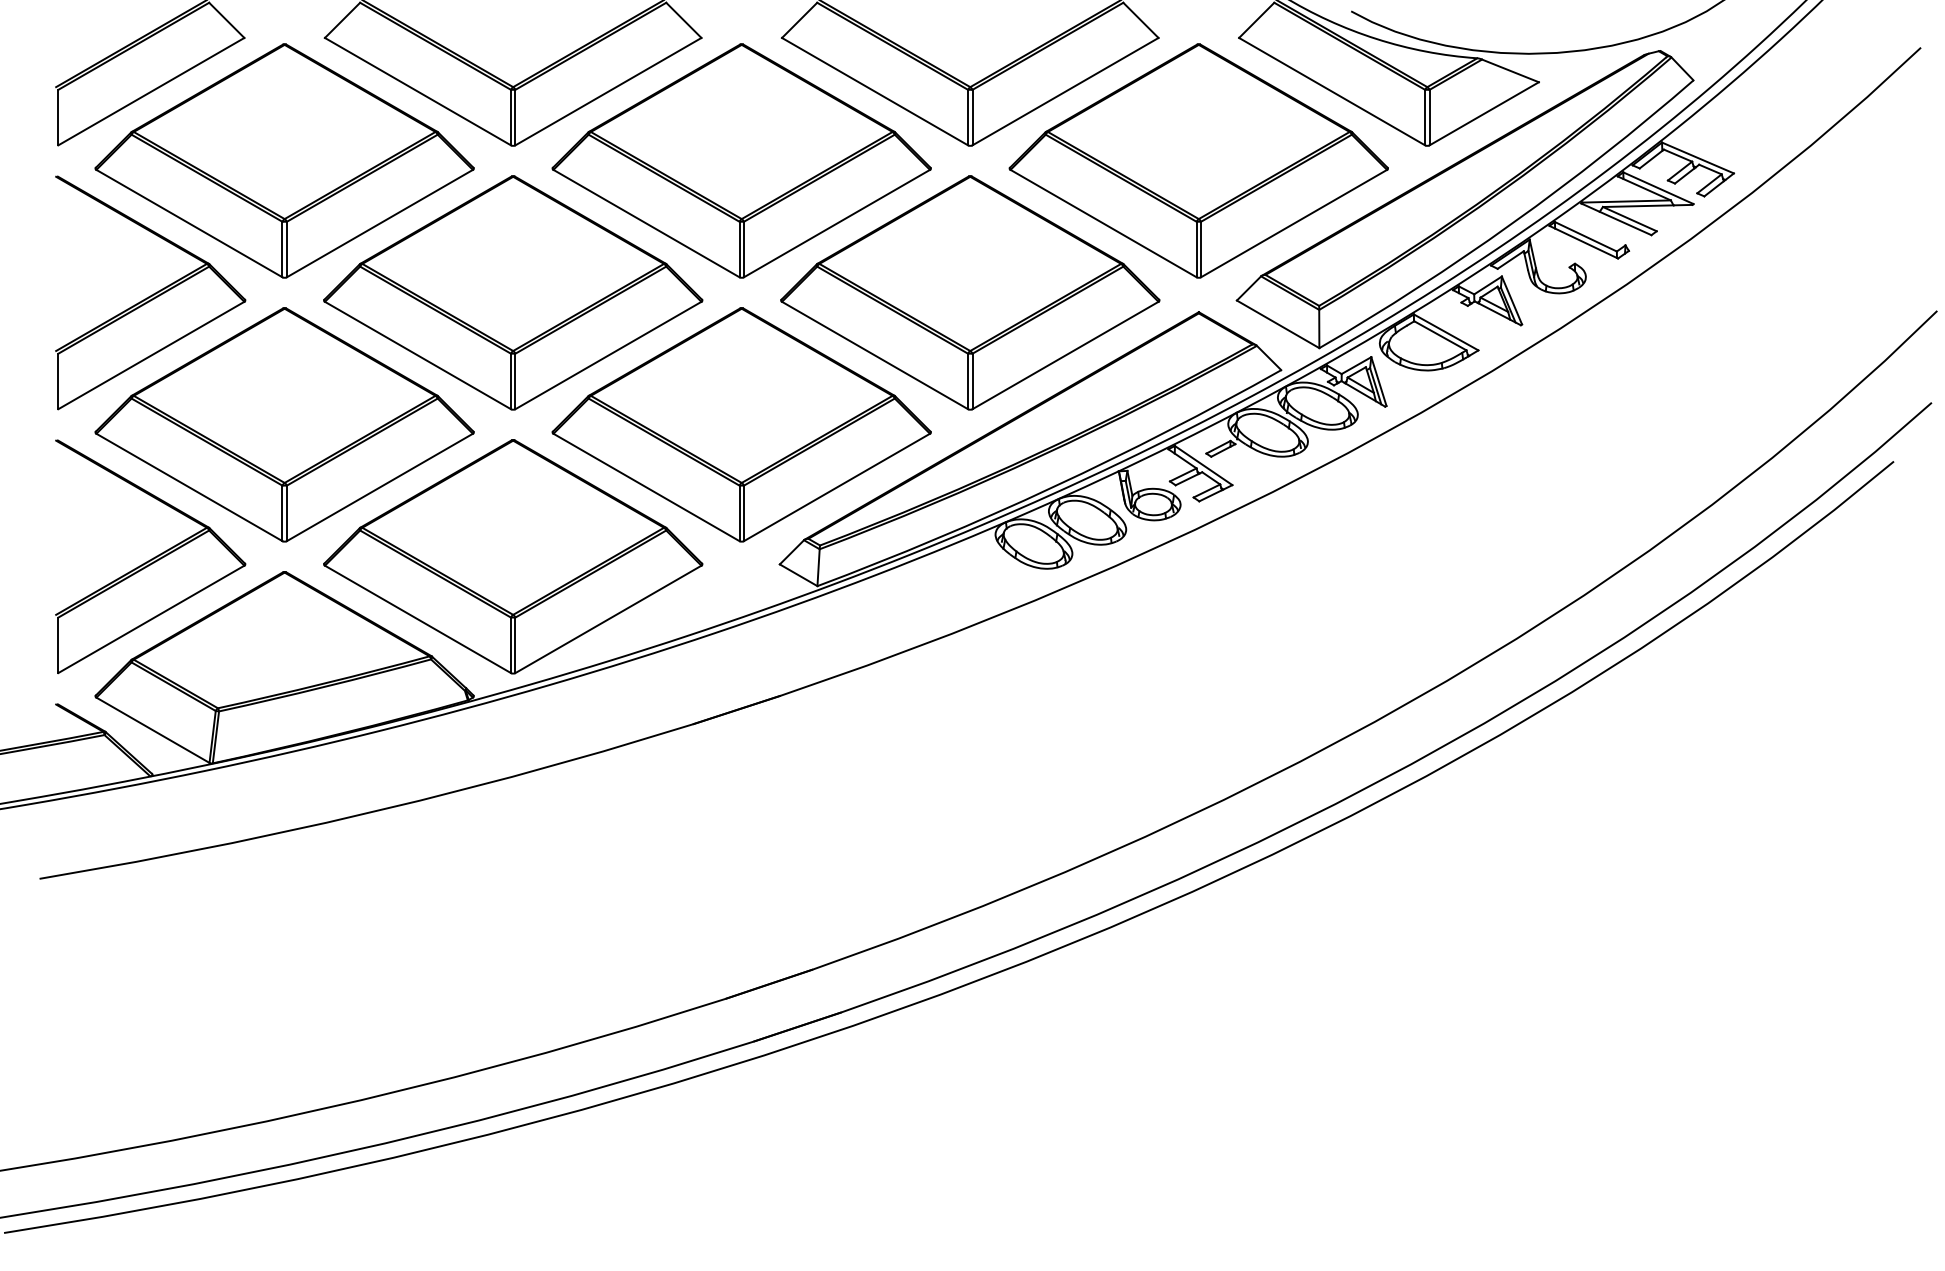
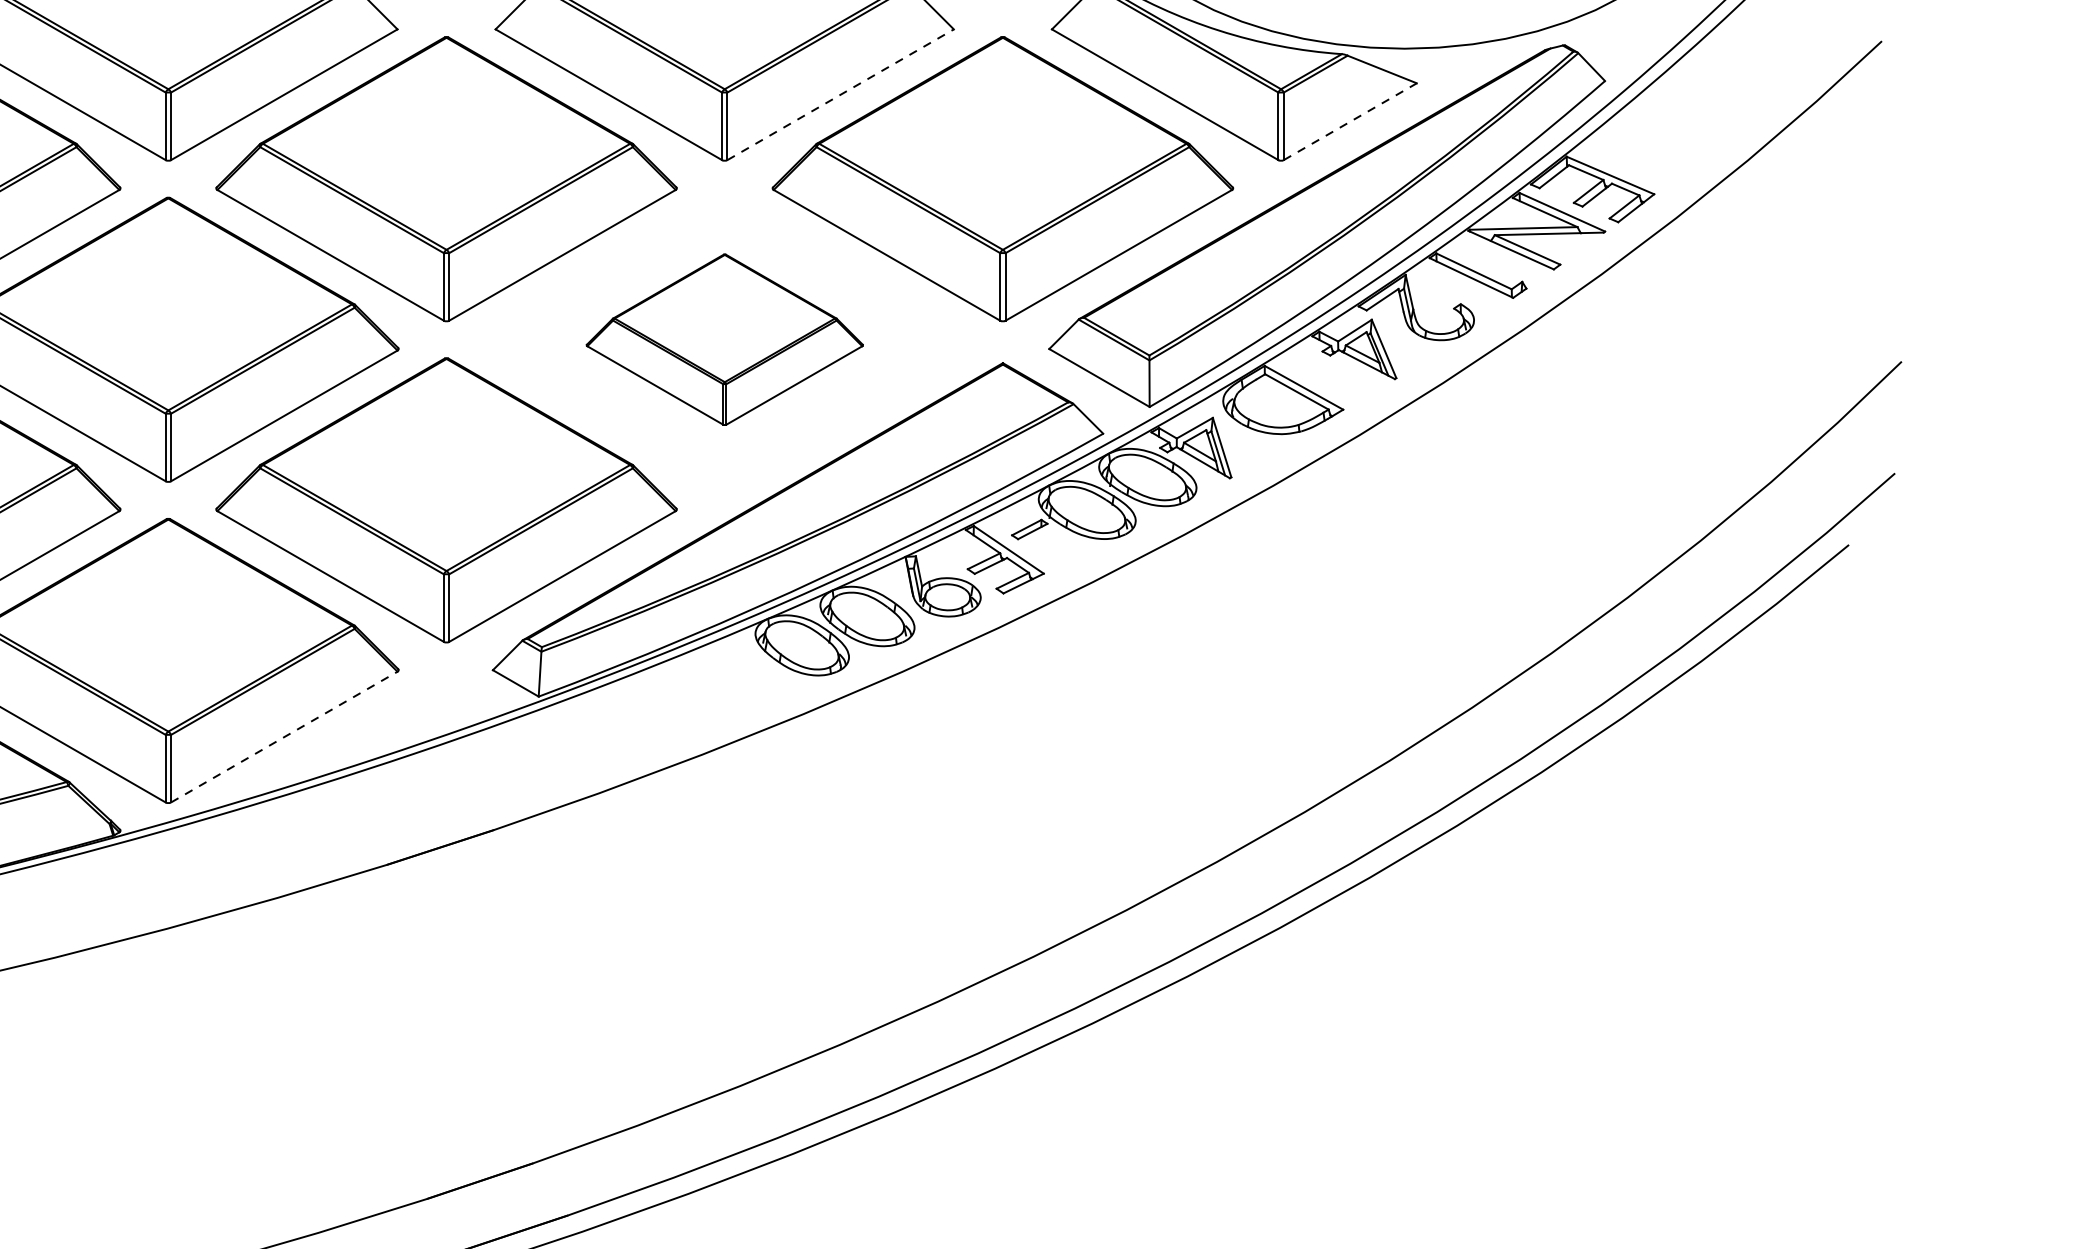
line: (1065, 91) -> (840, 94), solid -> dashed
line: (1484, 113) -> (1350, 121), solid -> dashed
part: (970, 292) -> (725, 339), size x0.6
line: (608, 619) -> (284, 737), solid -> dashed

